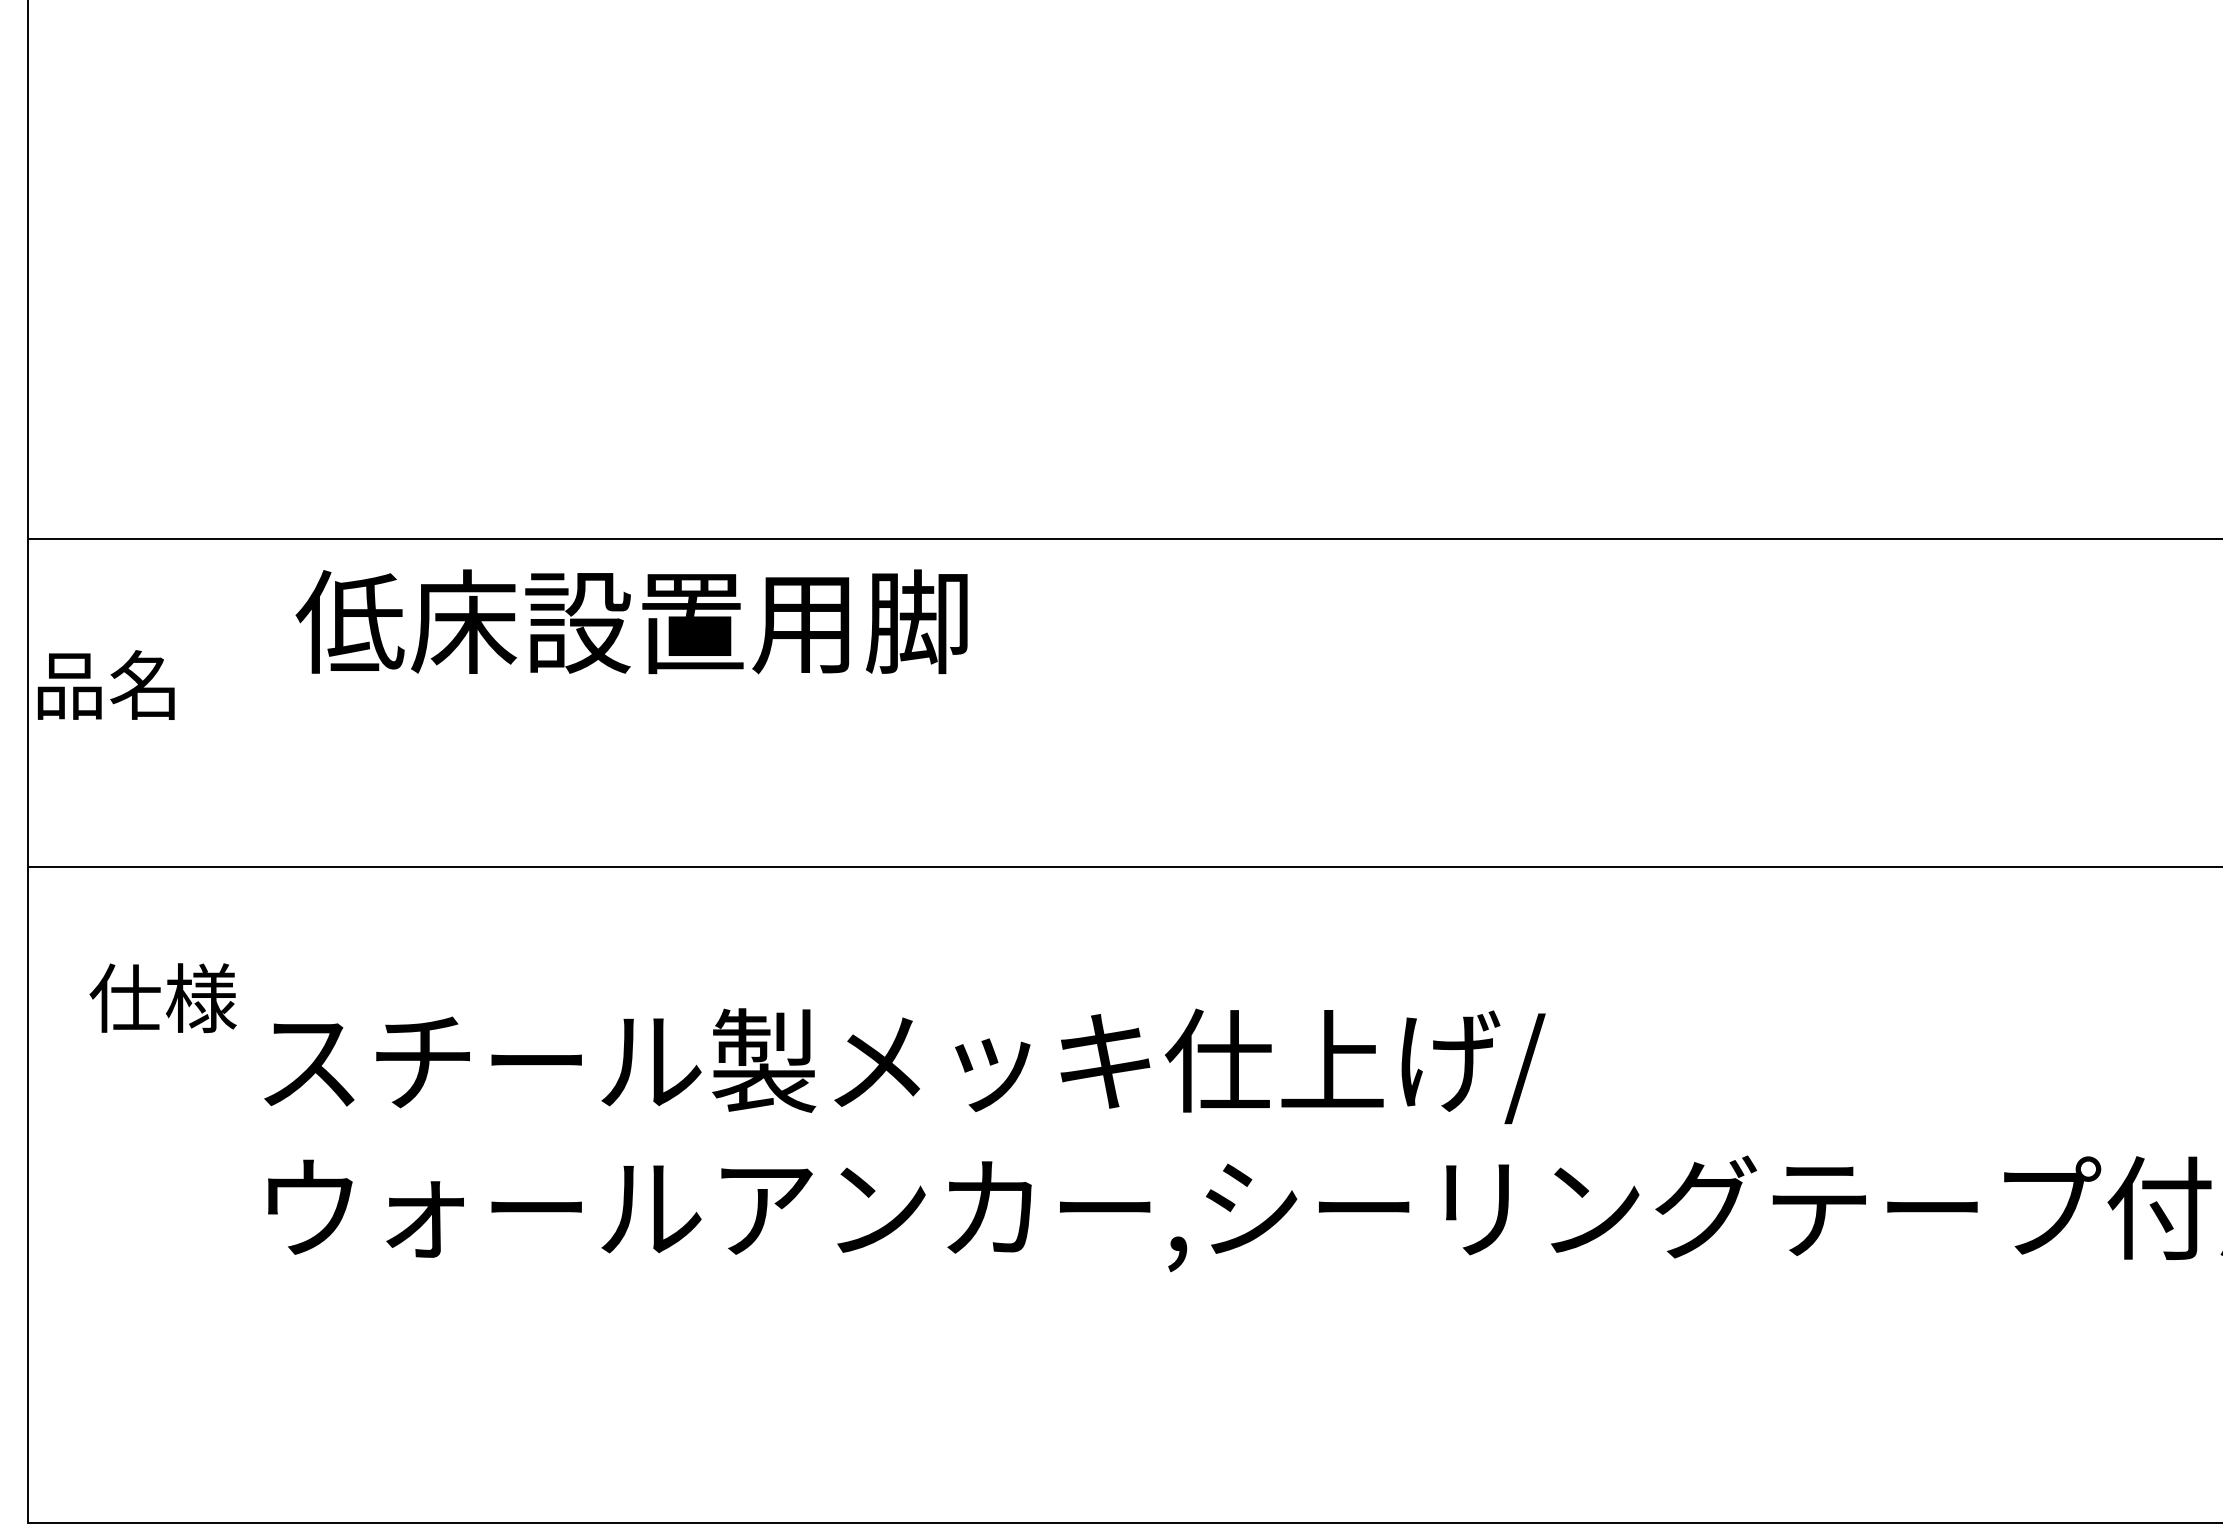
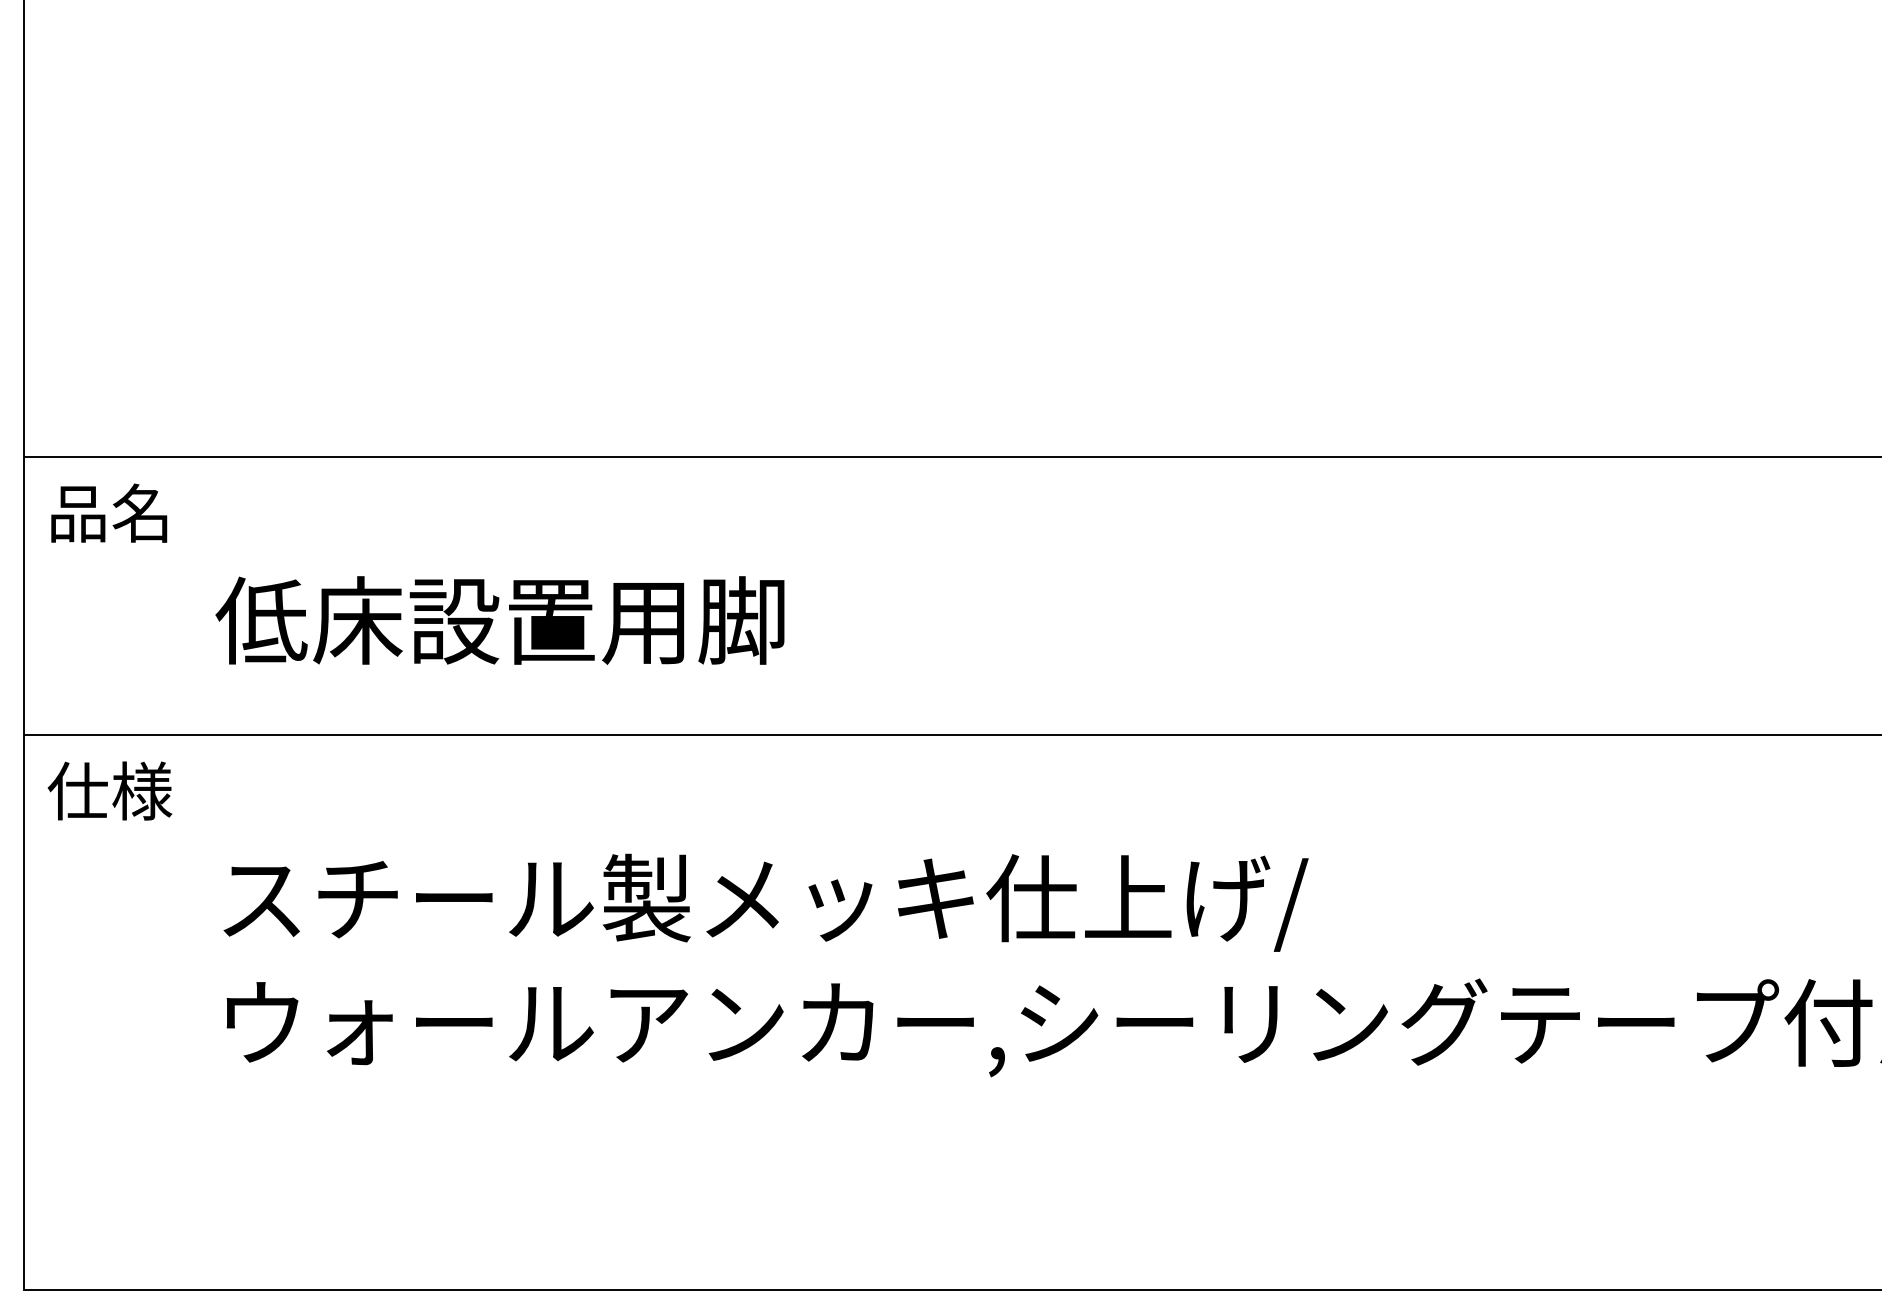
text: (631, 621) -> (499, 620), moved
text: (105, 684) -> (108, 512), moved
text: (162, 997) -> (109, 790), moved

